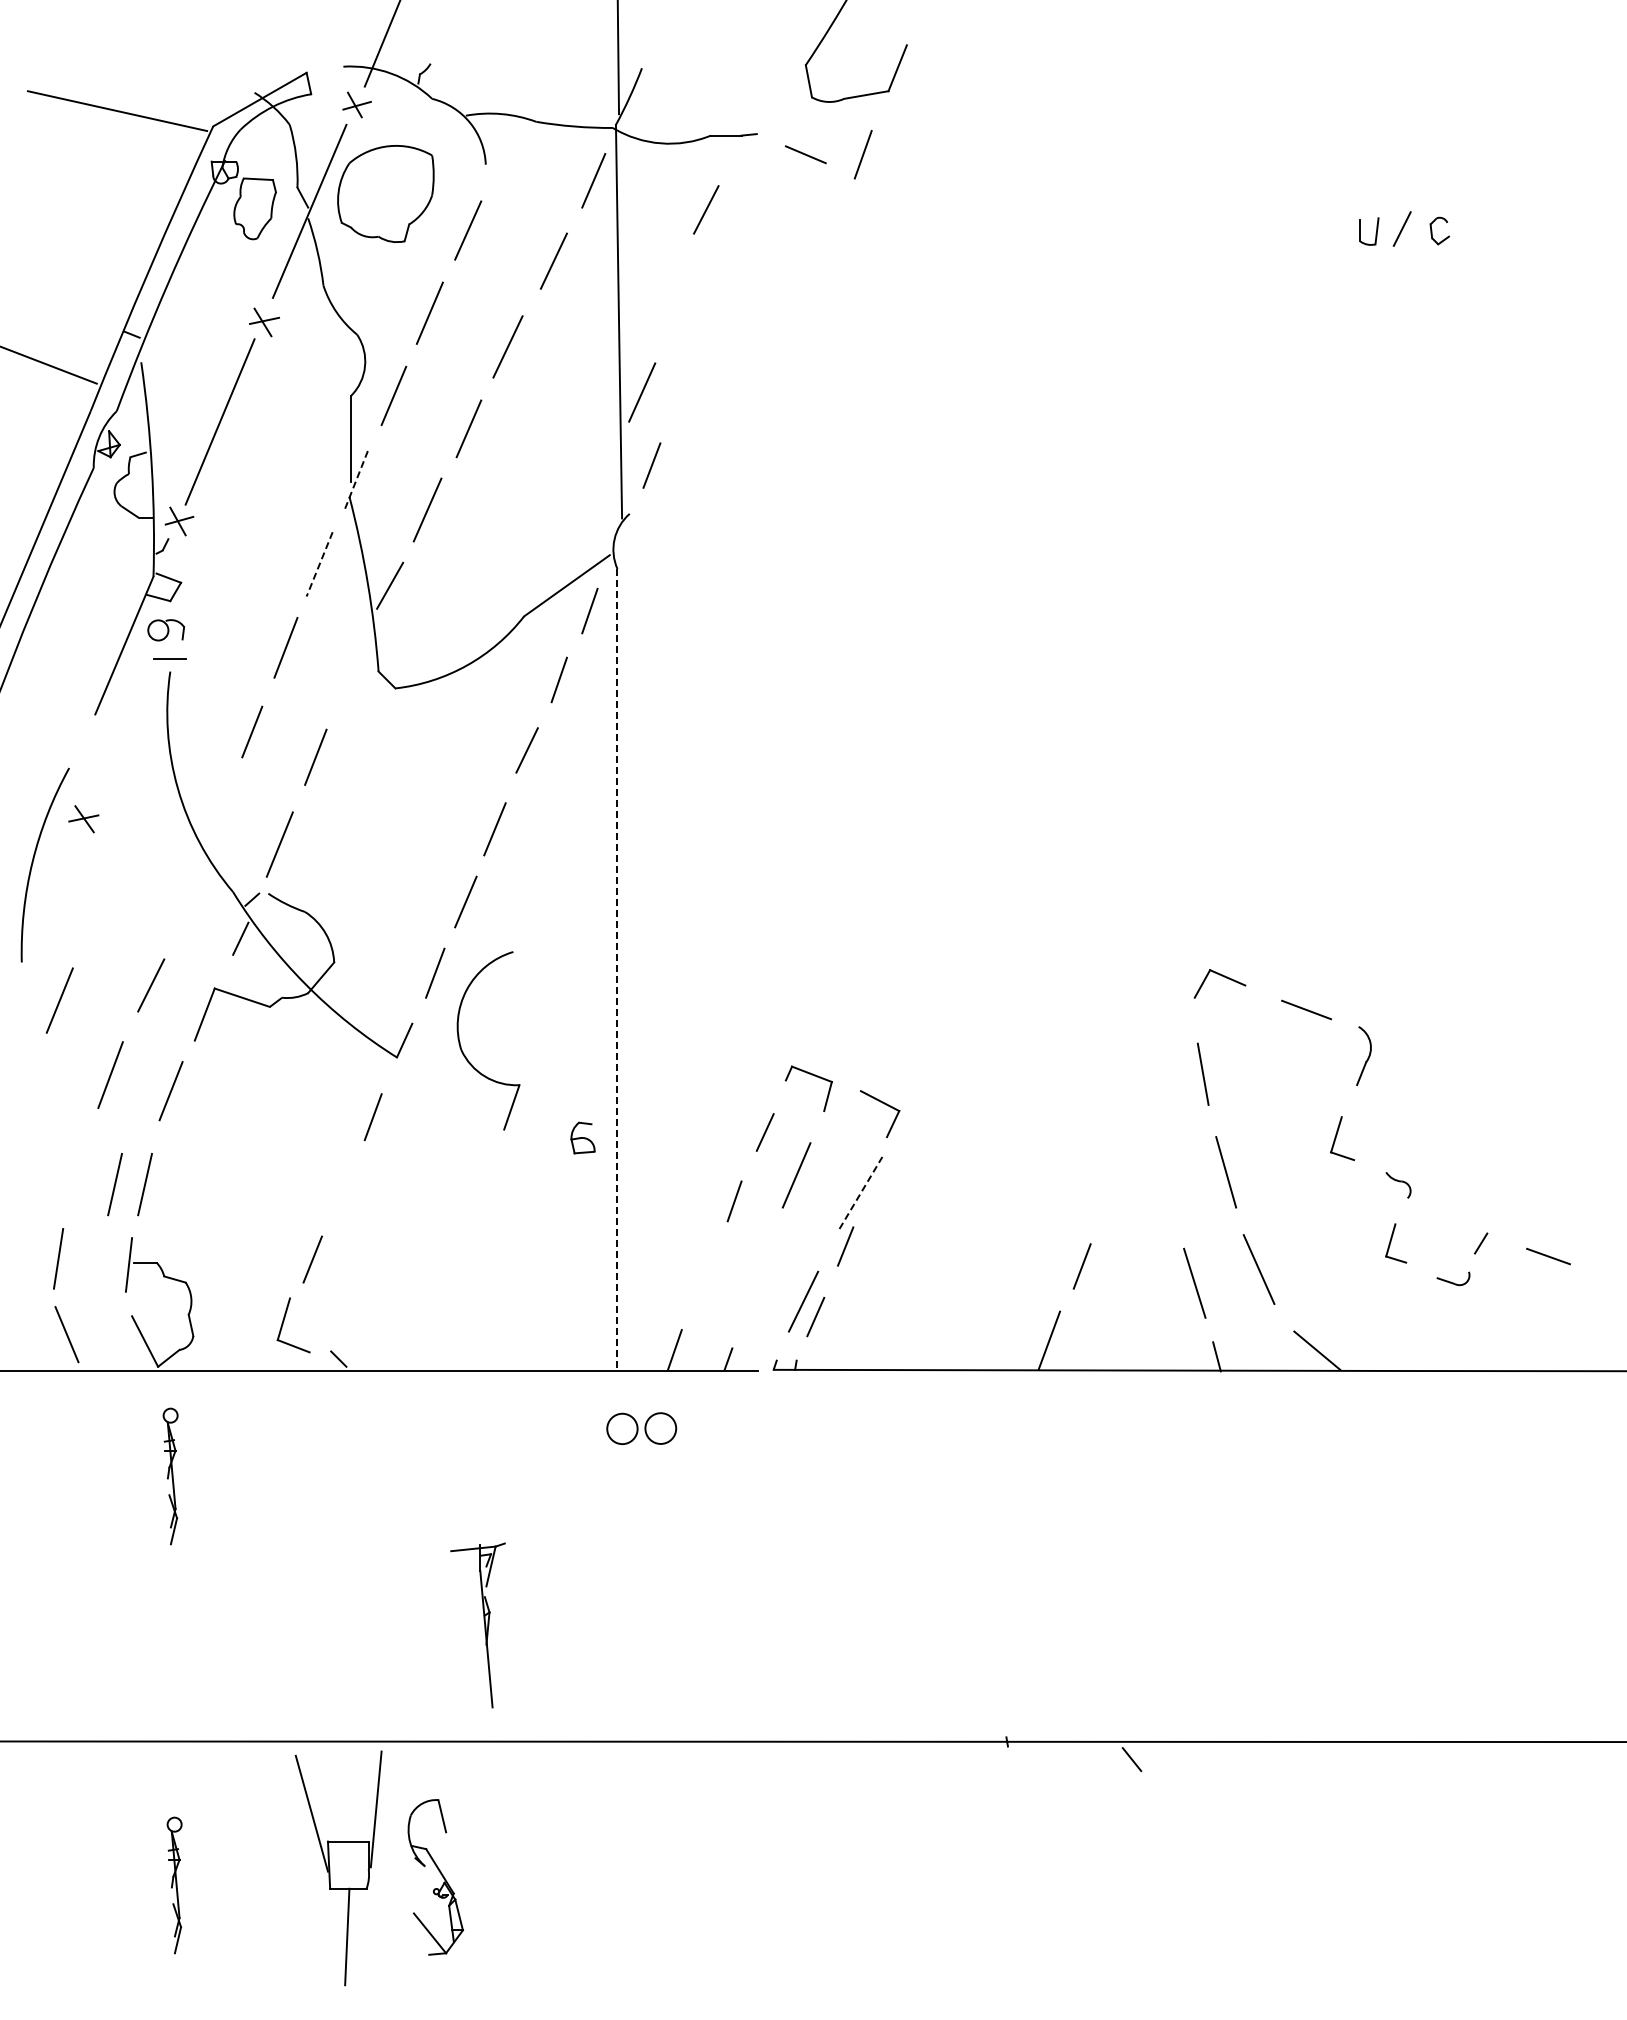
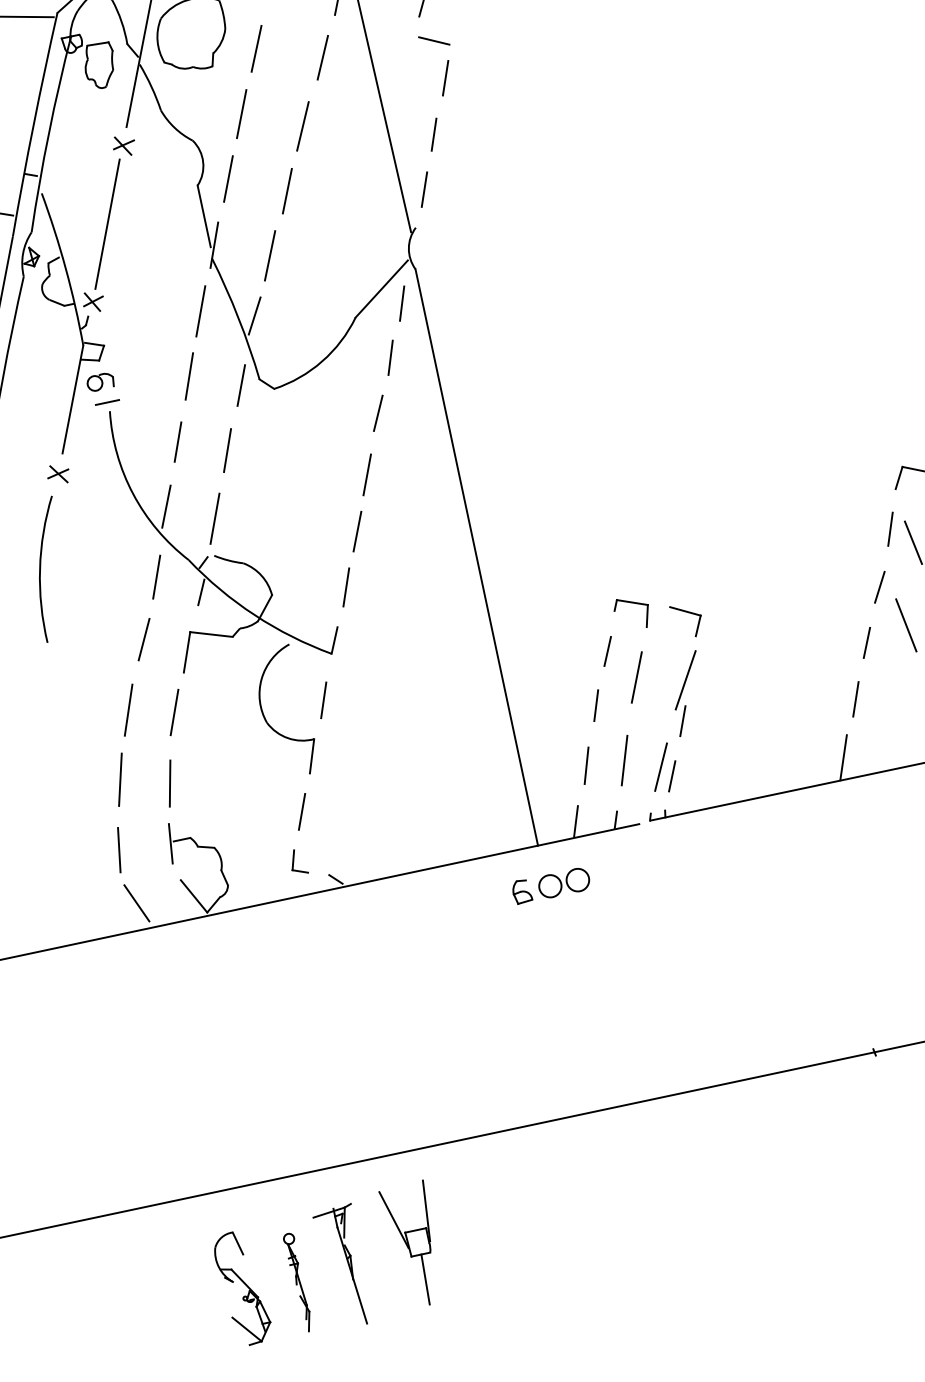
line: (706, 270) -> (433, 41), added
line: (711, 323) -> (445, 78), added
line: (642, 392) -> (406, 138), removed
line: (679, 394) -> (433, 134), added
line: (356, 480) -> (214, 245), dashed -> solid
line: (319, 564) -> (200, 311), dashed -> solid
line: (352, 674) -> (241, 385), added
line: (218, 814) -> (166, 506), added
part: (83, 819) -> (58, 474), moved
line: (185, 905) -> (156, 576), added
line: (617, 970) -> (476, 557), dashed -> solid
line: (59, 1000) -> (80, 664), removed
line: (1176, 1049) -> (890, 529), added
part: (466, 1056) -> (271, 726), moved
line: (1145, 1123) -> (879, 586), added
part: (582, 1137) -> (521, 891), moved
line: (79, 1164) -> (119, 779), added
line: (1170, 1181) -> (906, 624), added
line: (114, 1184) -> (148, 788), removed
line: (860, 1192) -> (685, 680), dashed -> solid
line: (1112, 1194) -> (866, 642), added
line: (704, 1278) -> (586, 765), added
line: (756, 1282) -> (624, 760), added
part: (293, 1325) -> (298, 862), size x0.62
part: (170, 1476) -> (232, 989), removed
part: (484, 1625) -> (348, 1265), moved
part: (338, 1867) -> (413, 1244), size x0.71
part: (435, 1877) -> (242, 1288), moved

